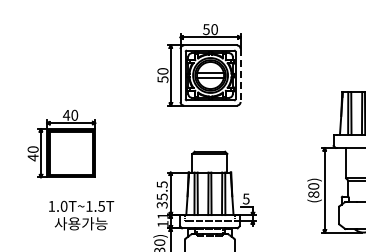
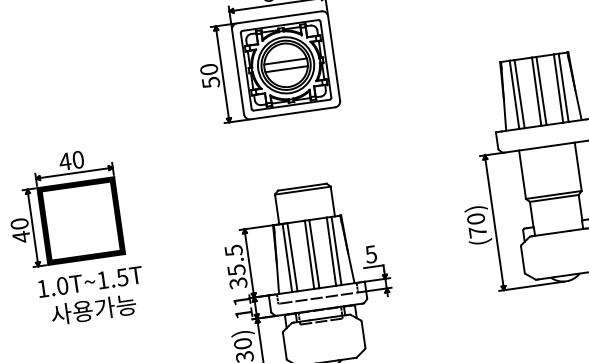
line: (240, 76) -> (334, 60), dashed -> solid
text: (313, 194) -> (477, 231), (80) -> (70)
text: (81, 215) -> (92, 296), moved

